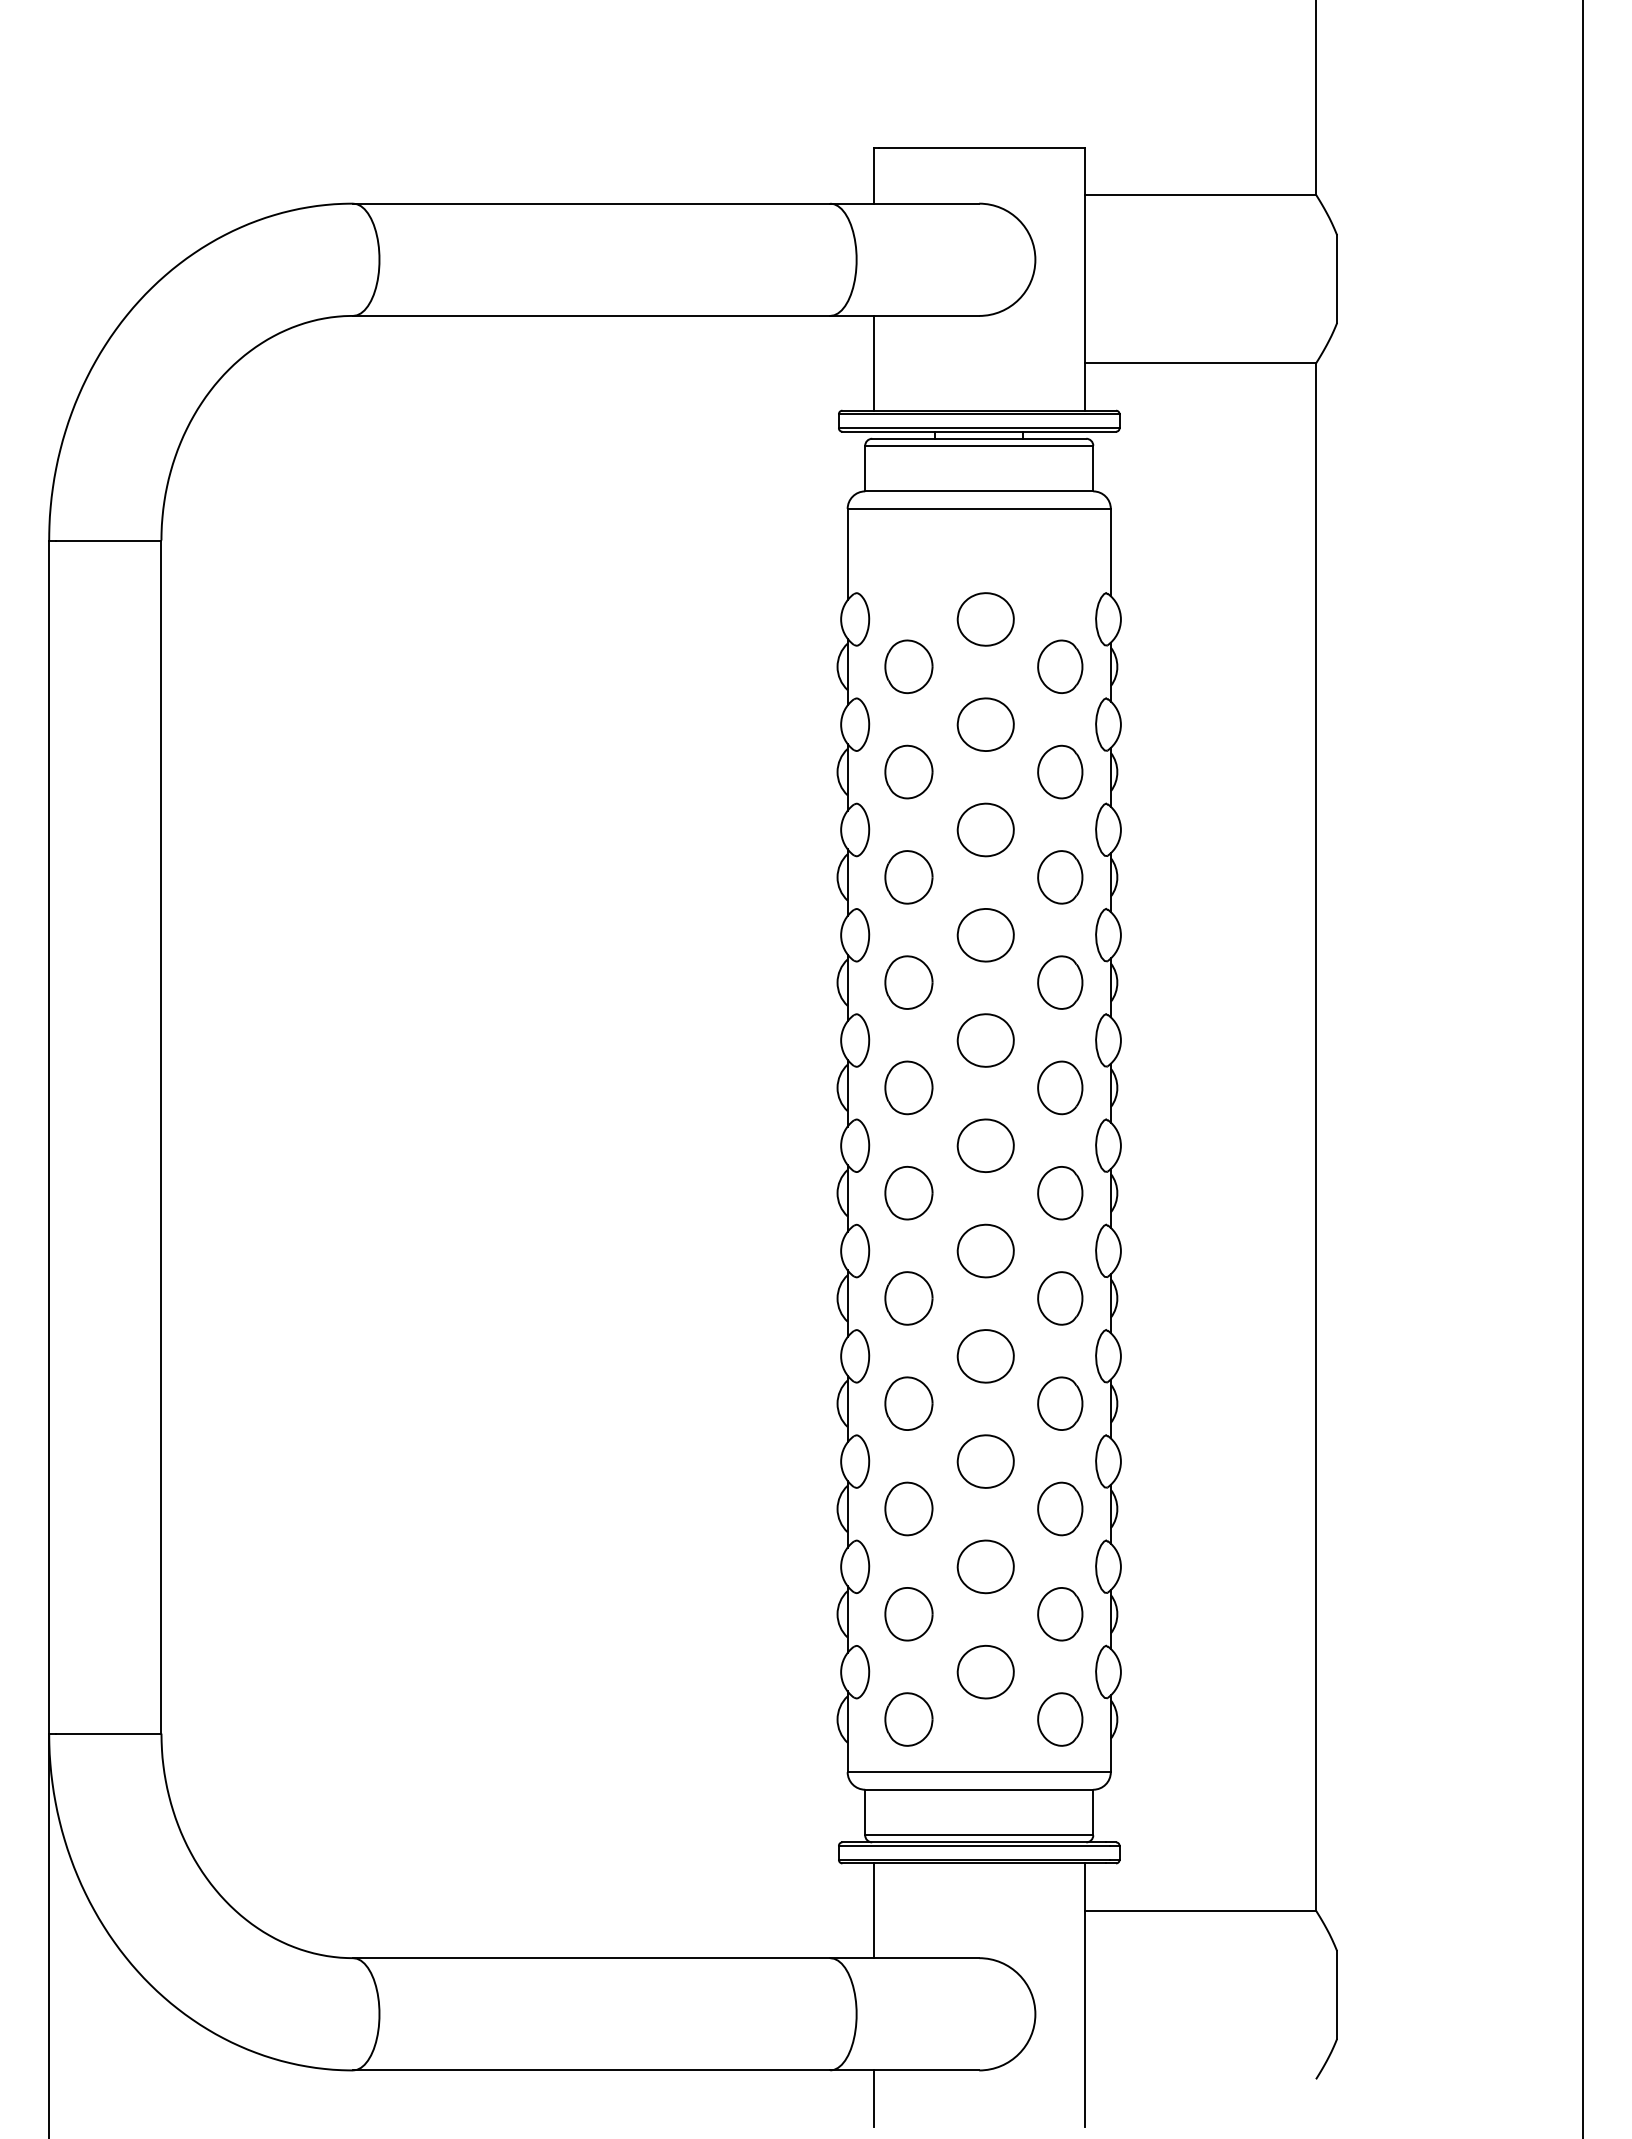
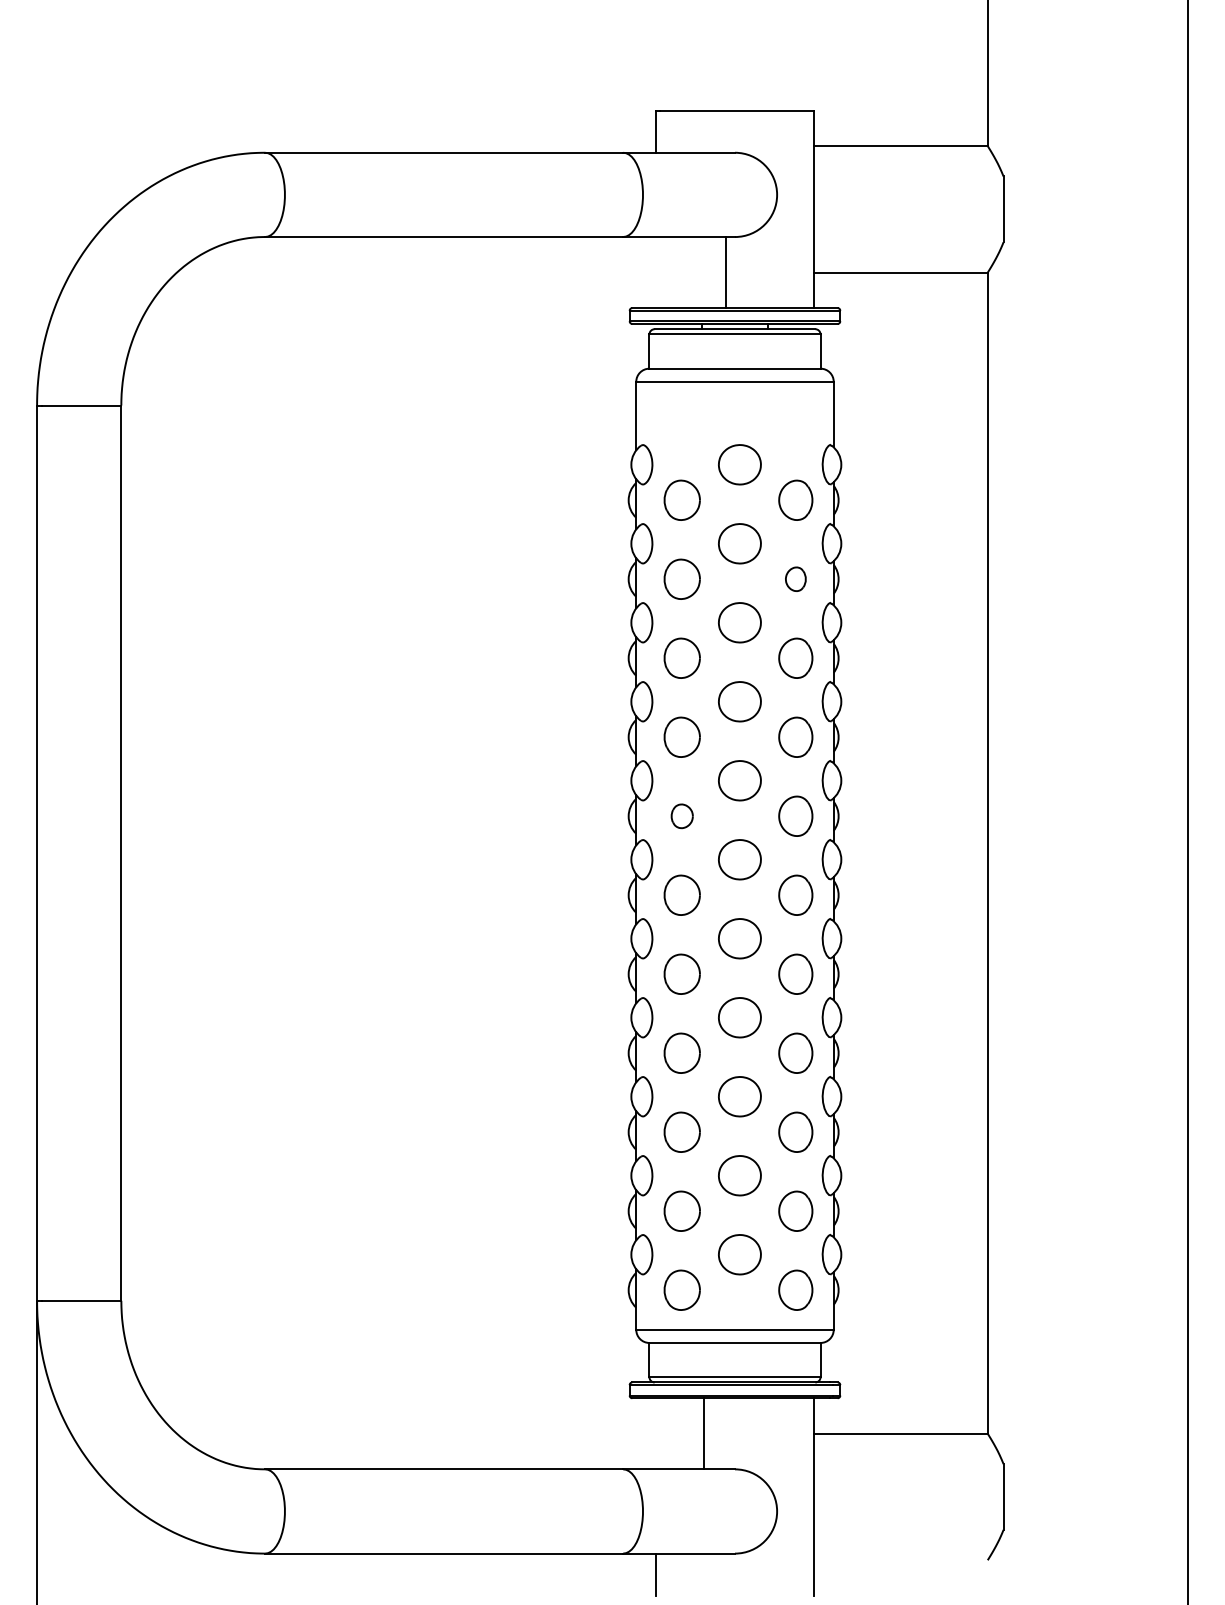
line: (873, 362) -> (725, 271), moved
part: (1060, 771) -> (795, 578), size x0.6
part: (908, 1087) -> (681, 816), size x0.6
line: (873, 1910) -> (703, 1433), moved

